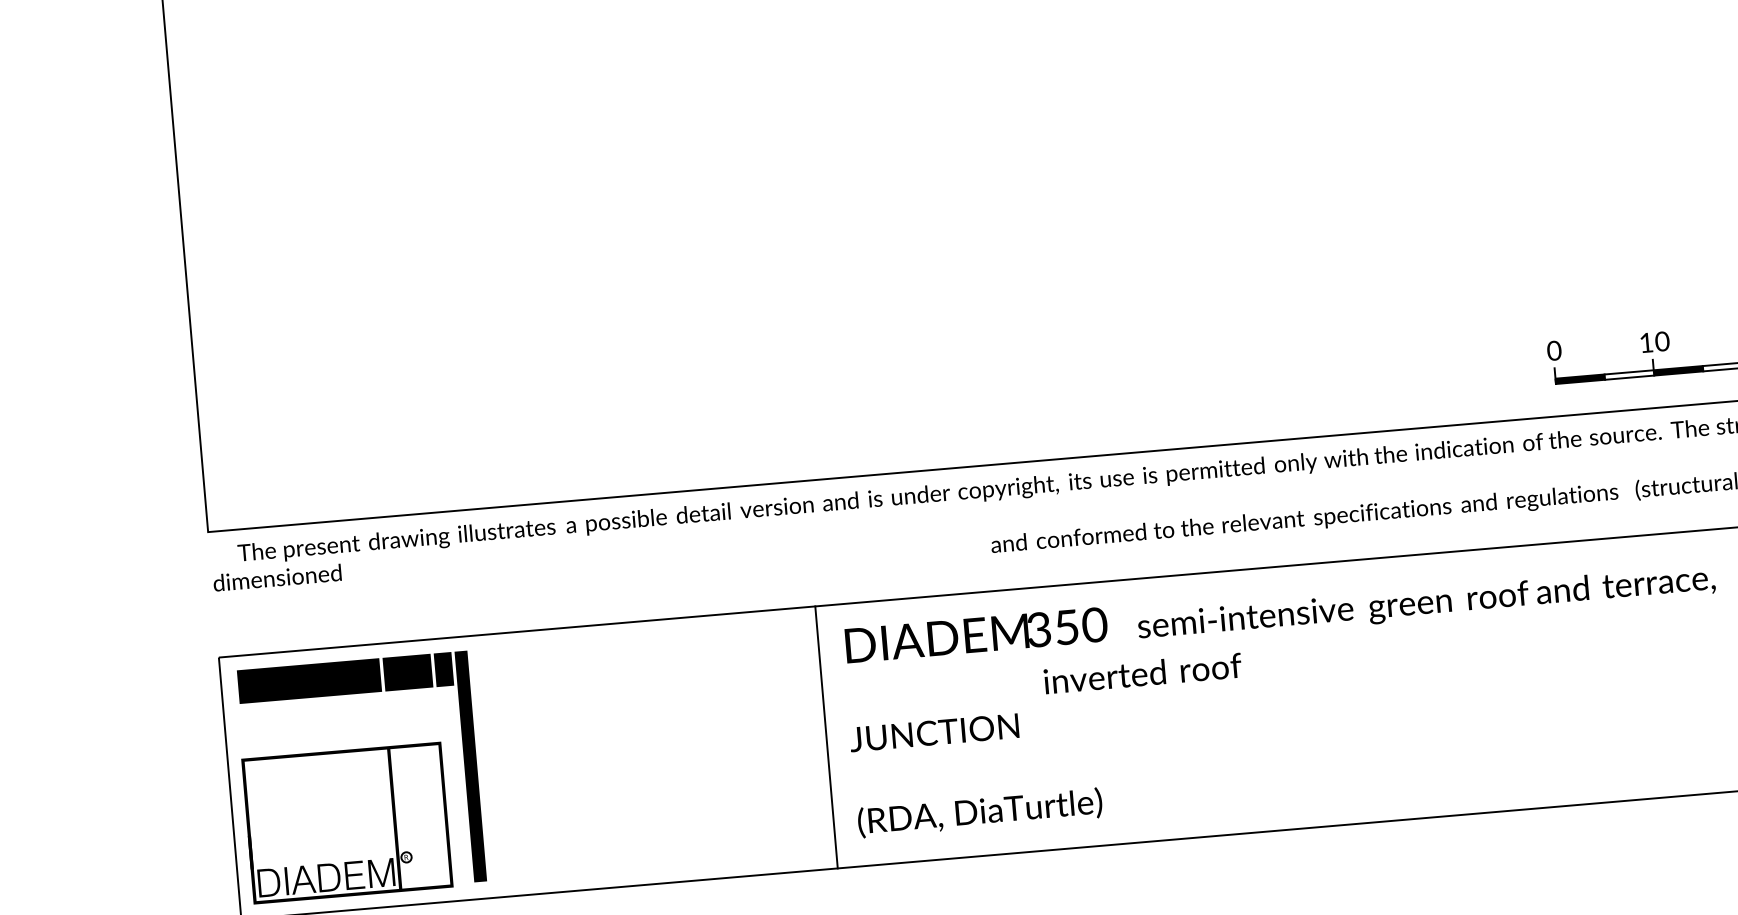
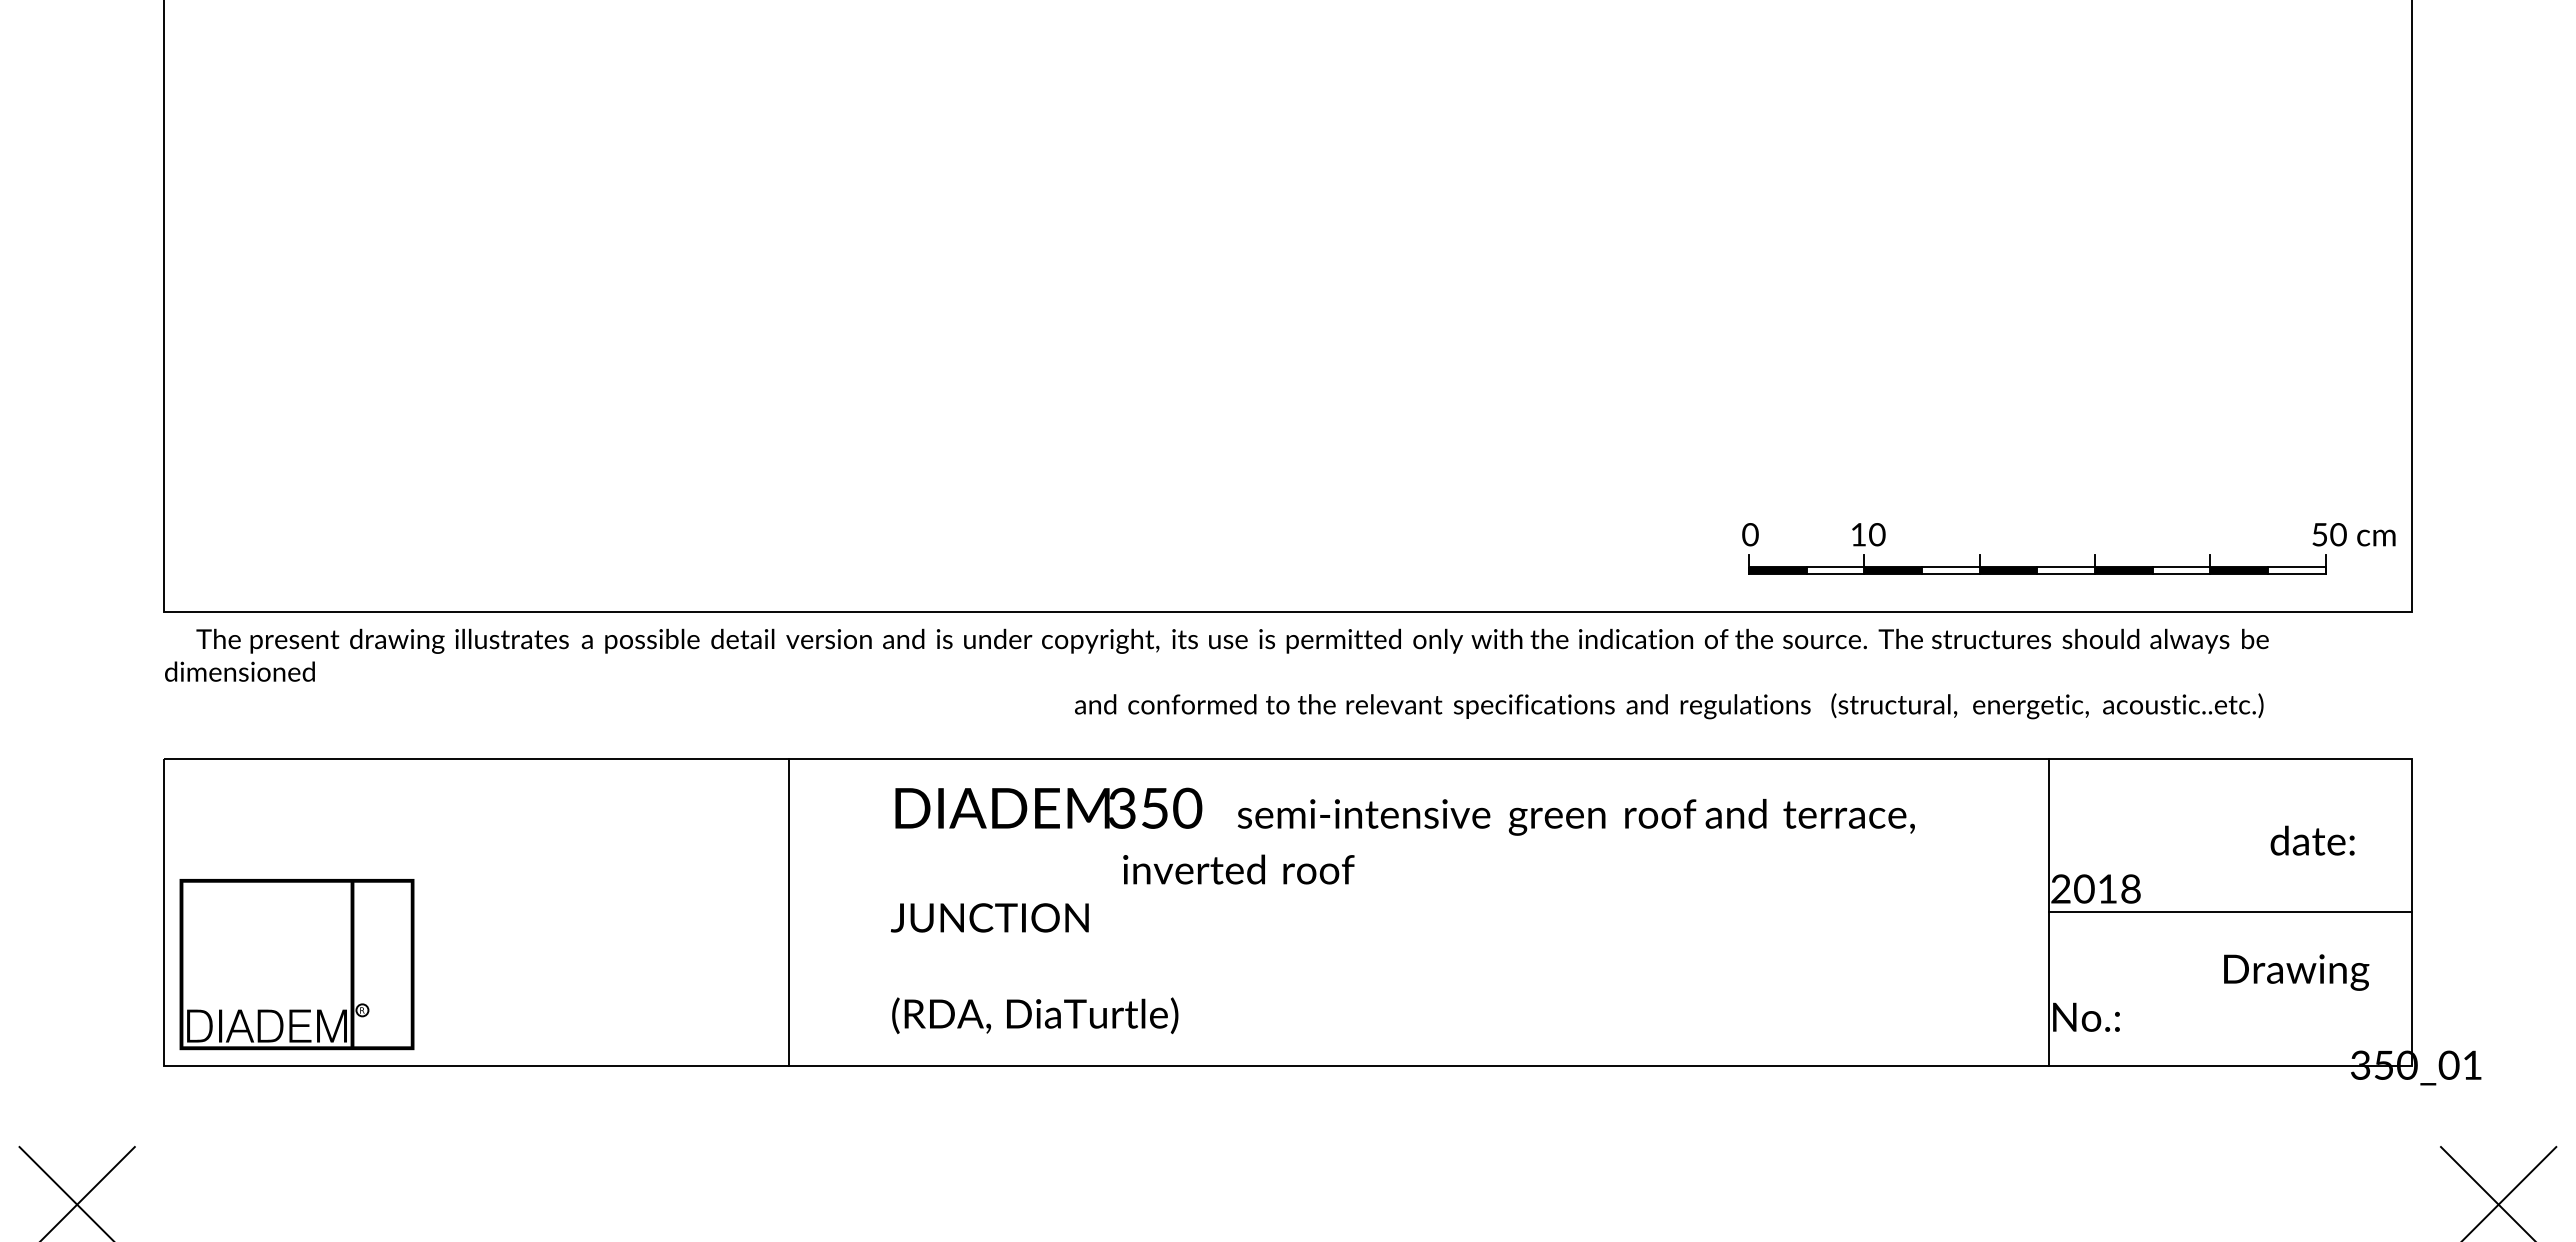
part: (354, 693) -> (318, 814), removed
line: (826, 737) -> (788, 912), moved

